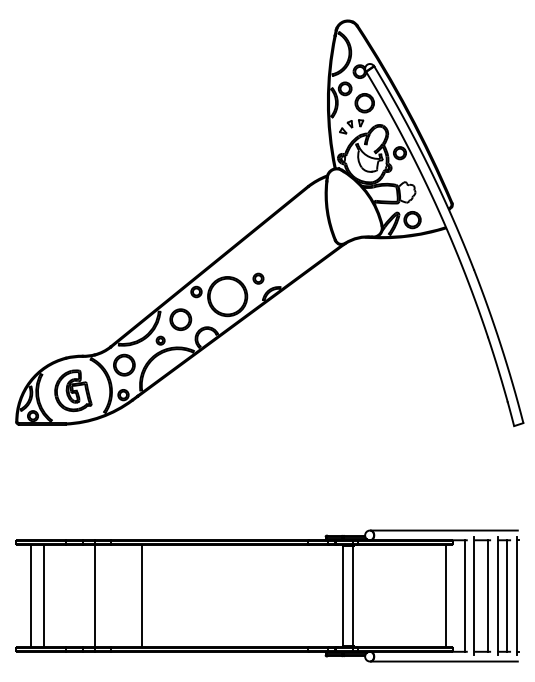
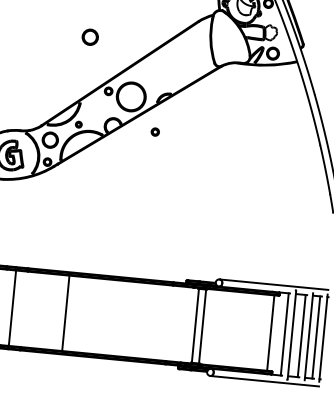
part: (258, 278) -> (155, 131), moved
part: (180, 319) -> (90, 37), moved
line: (141, 595) -> (65, 312), moved

